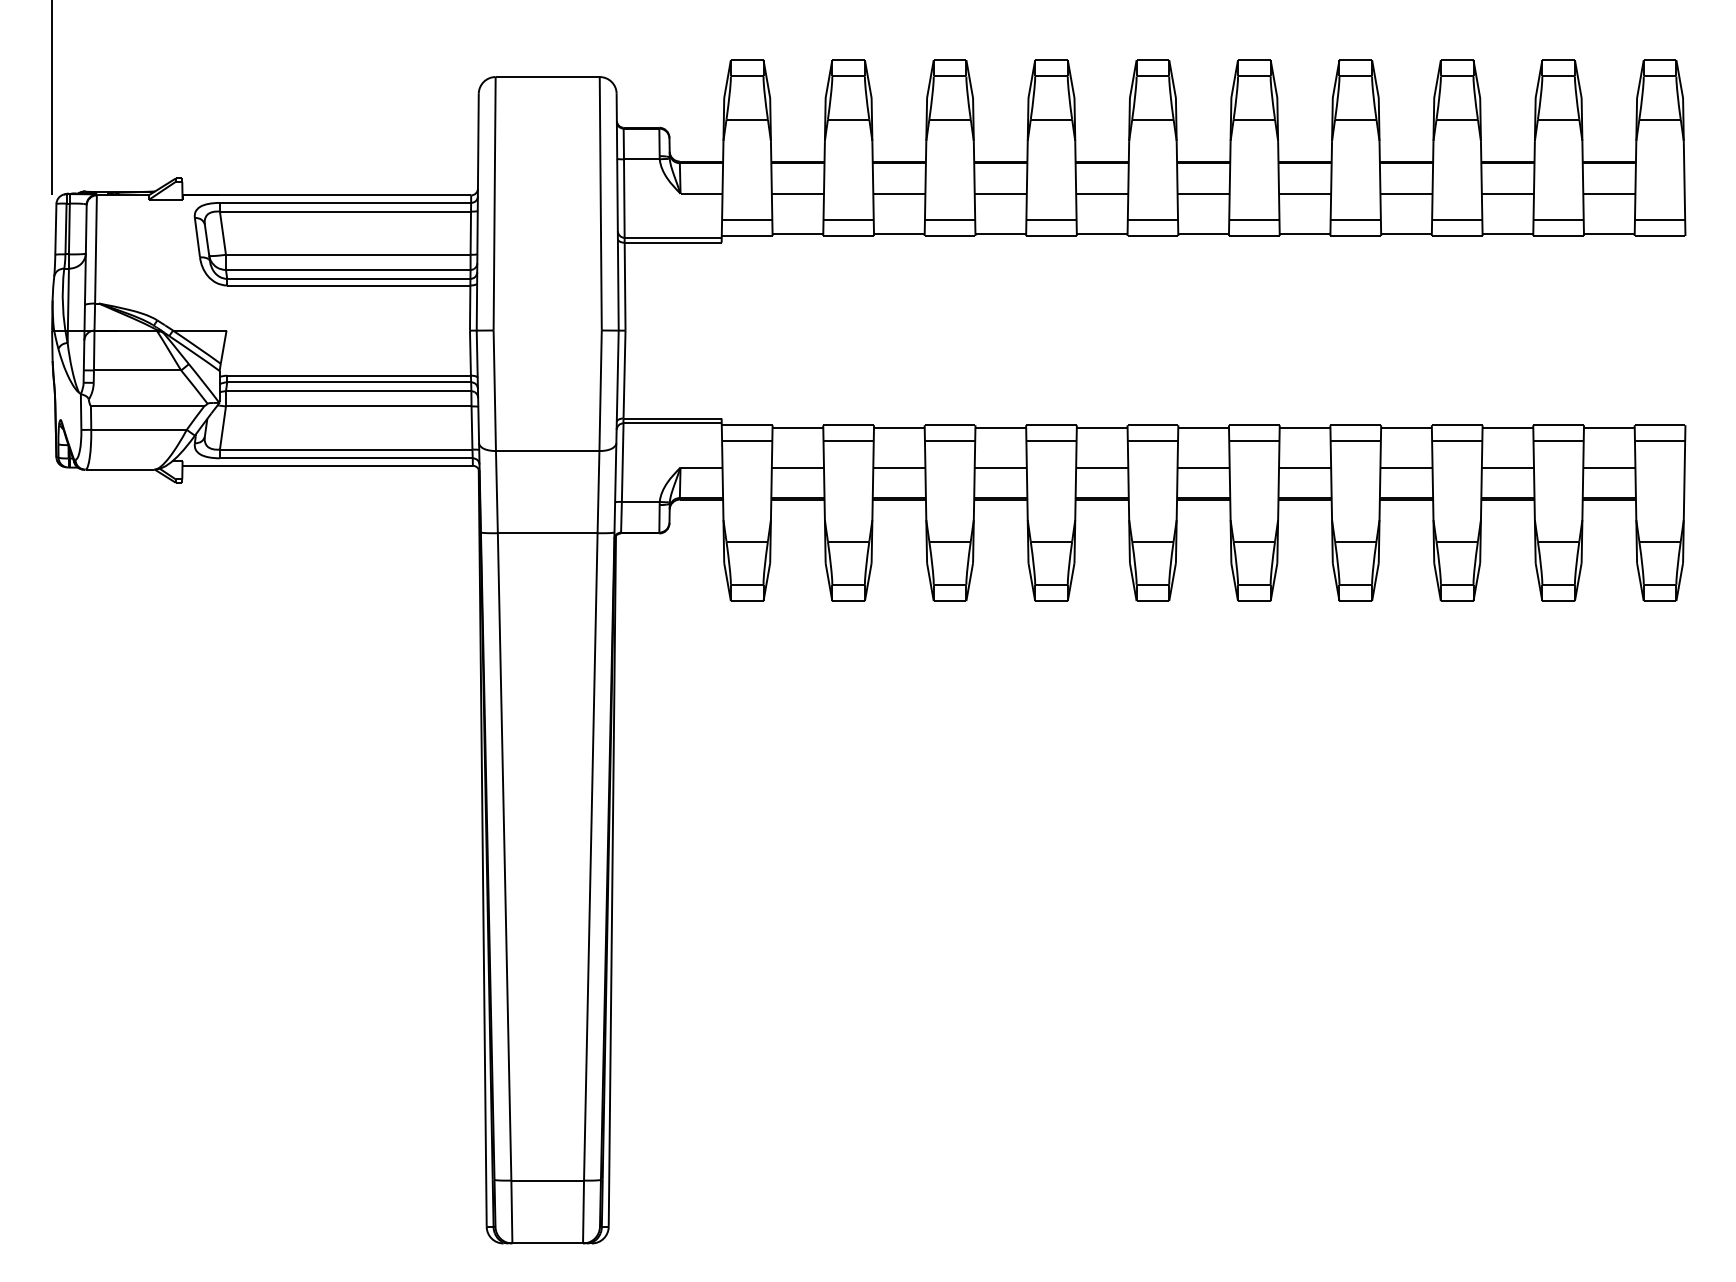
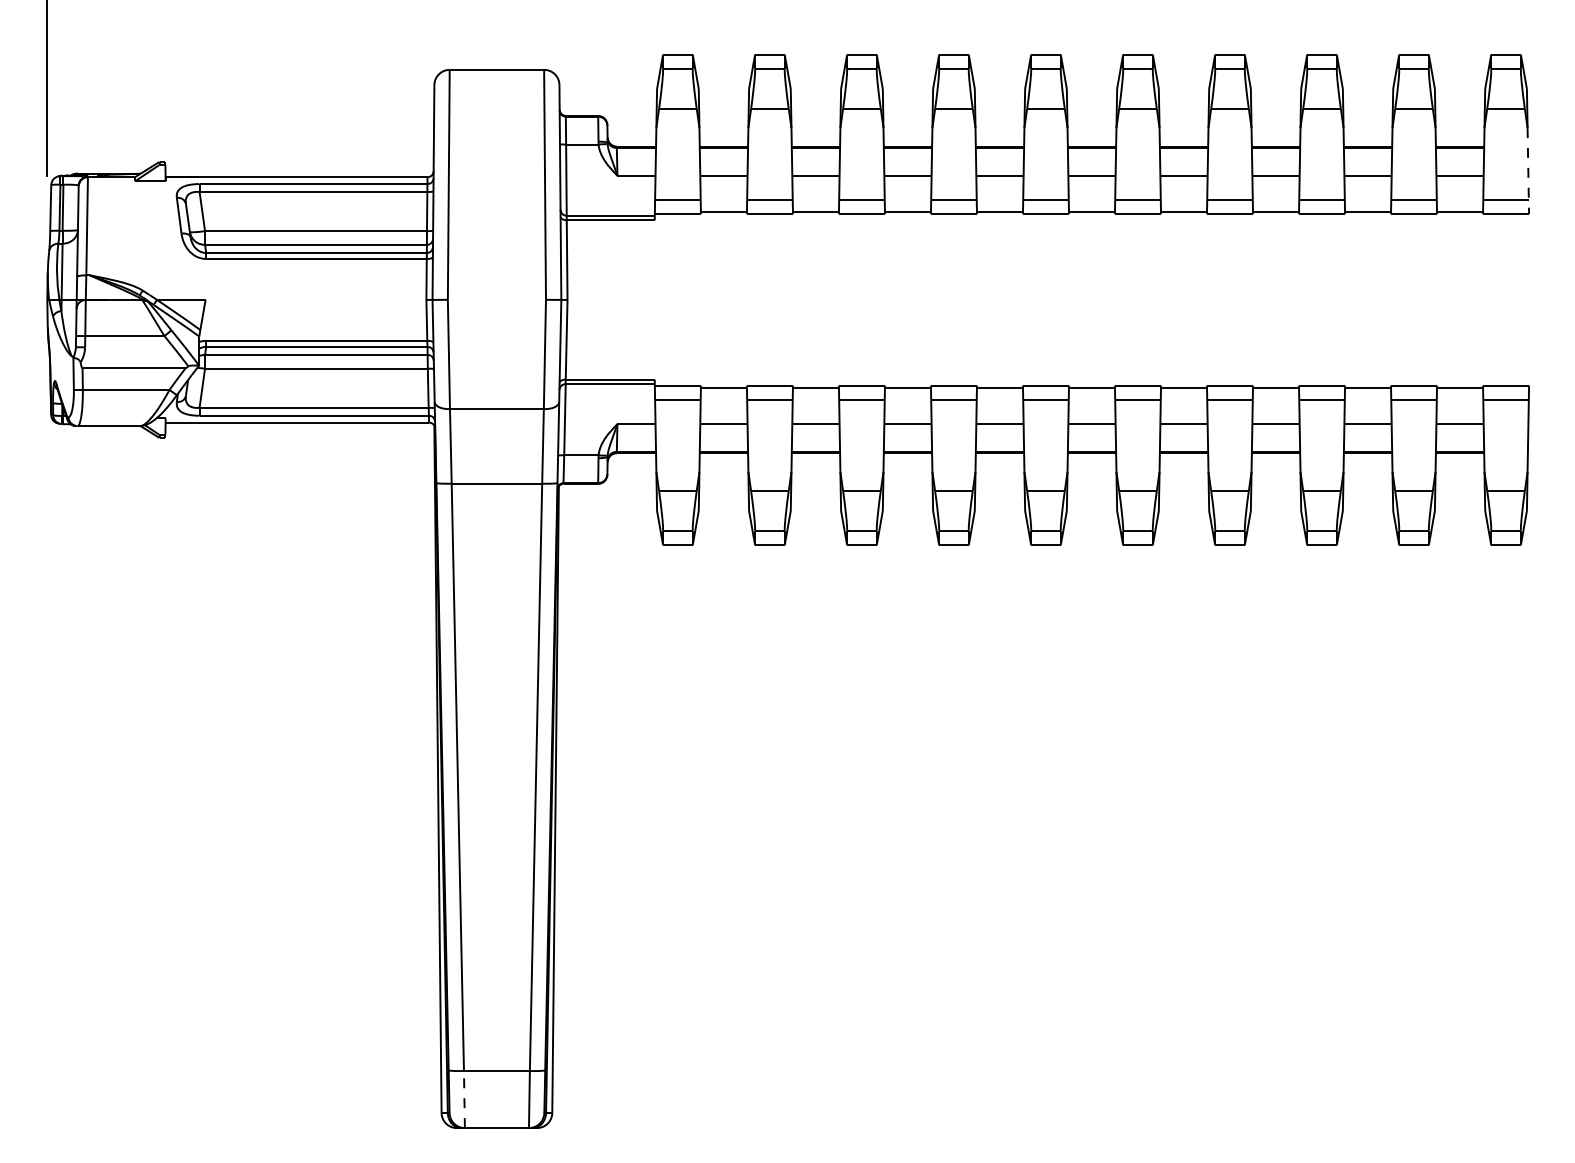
line: (1684, 189) -> (1528, 171), solid -> dashed
line: (511, 1211) -> (464, 1099), solid -> dashed

